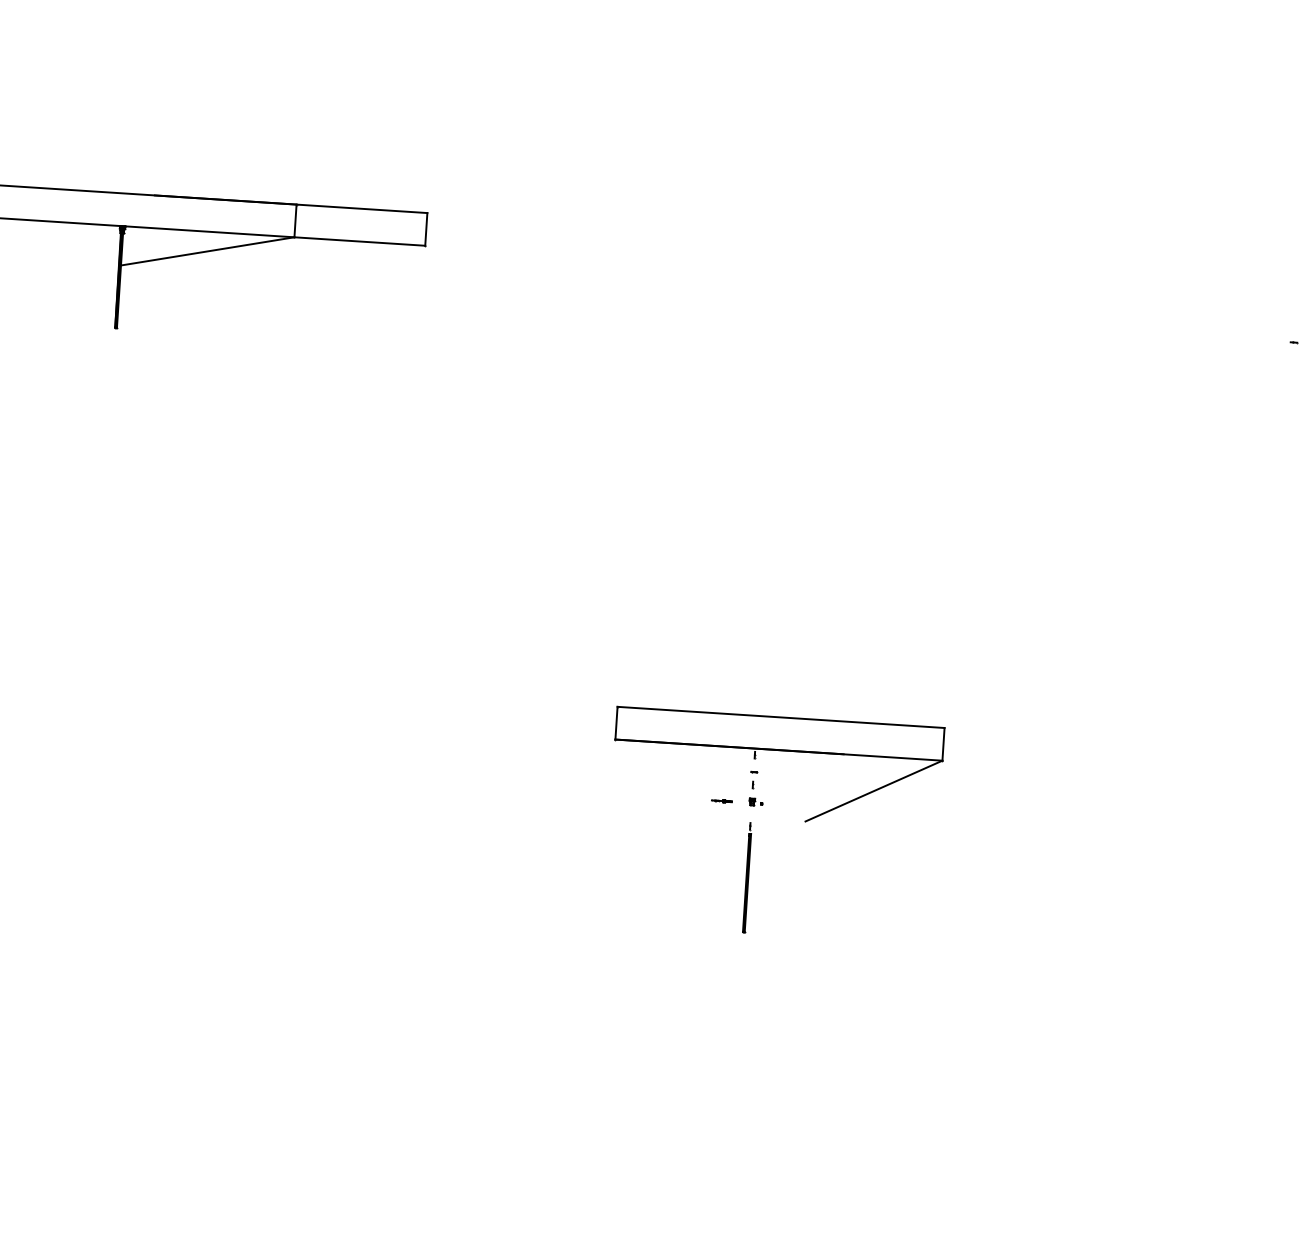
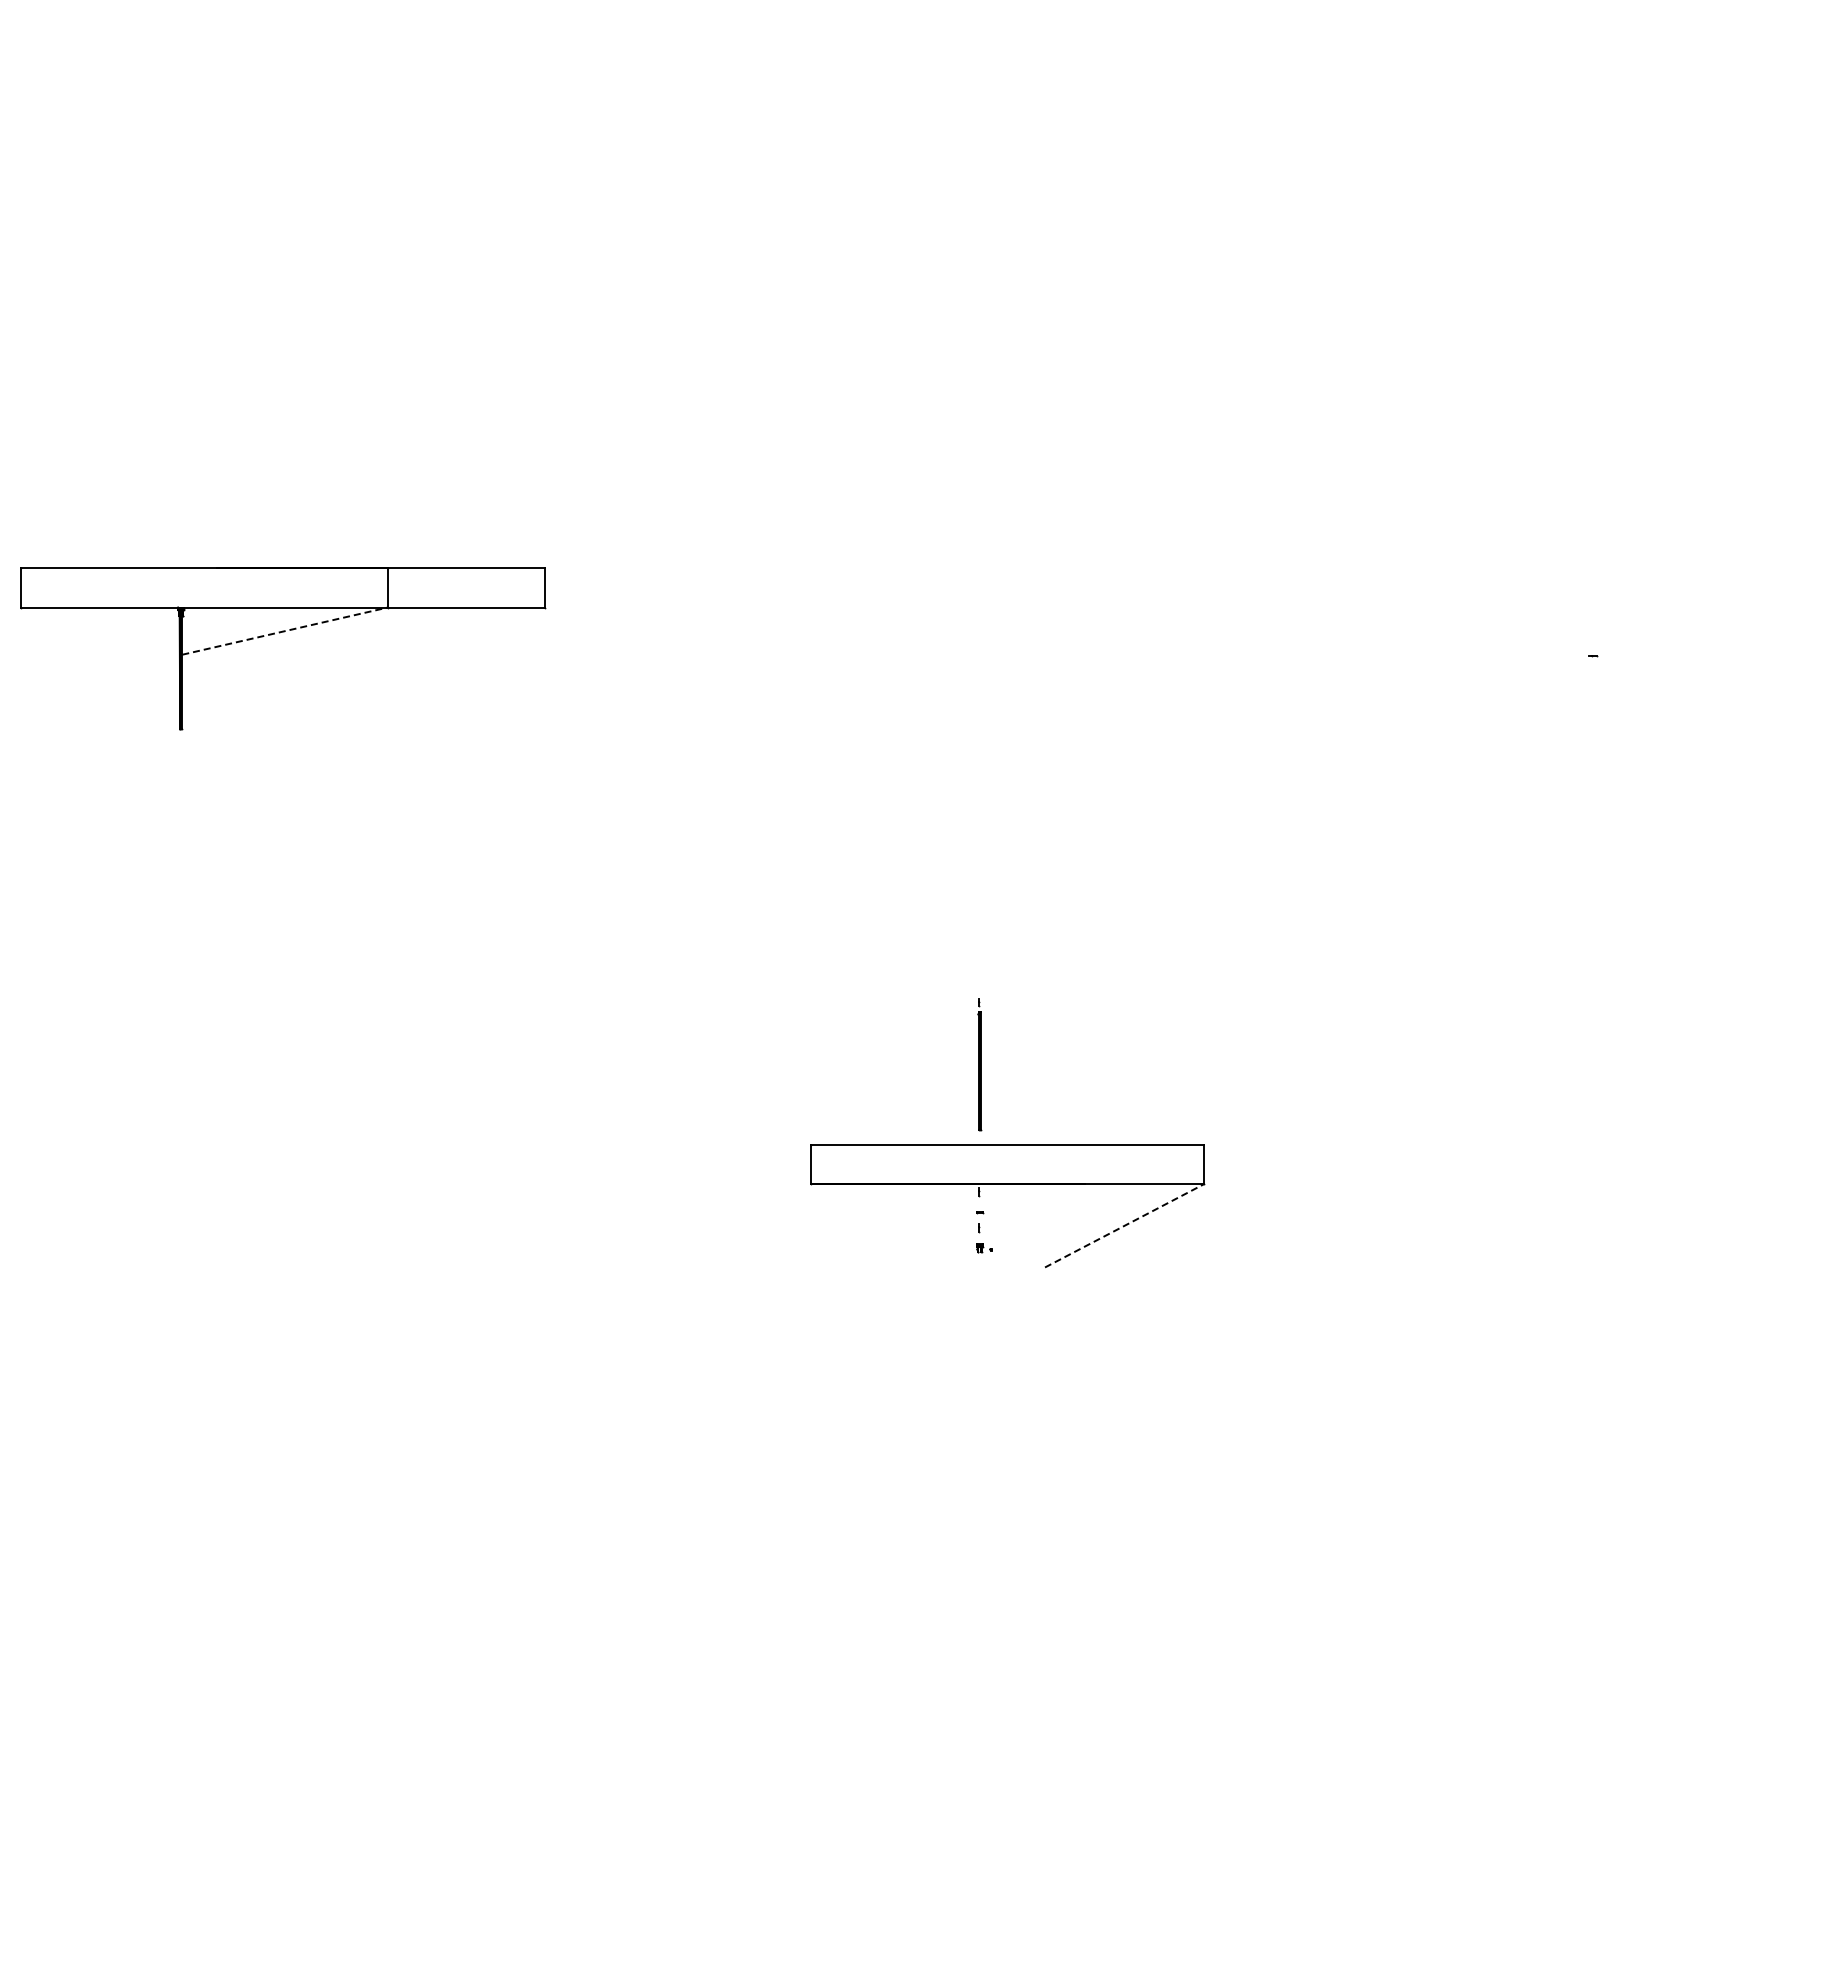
line: (208, 251) -> (285, 631), solid -> dashed
line: (873, 790) -> (1124, 1225), solid -> dashed
part: (721, 801) -> (942, 1249), removed
part: (747, 877) -> (979, 1064), moved

